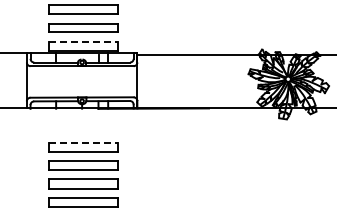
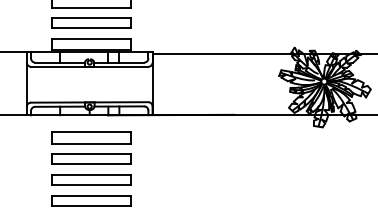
line: (84, 41) -> (92, 38), dashed -> solid
part: (83, 128) -> (91, 137), added
line: (84, 142) -> (92, 153), dashed -> solid

